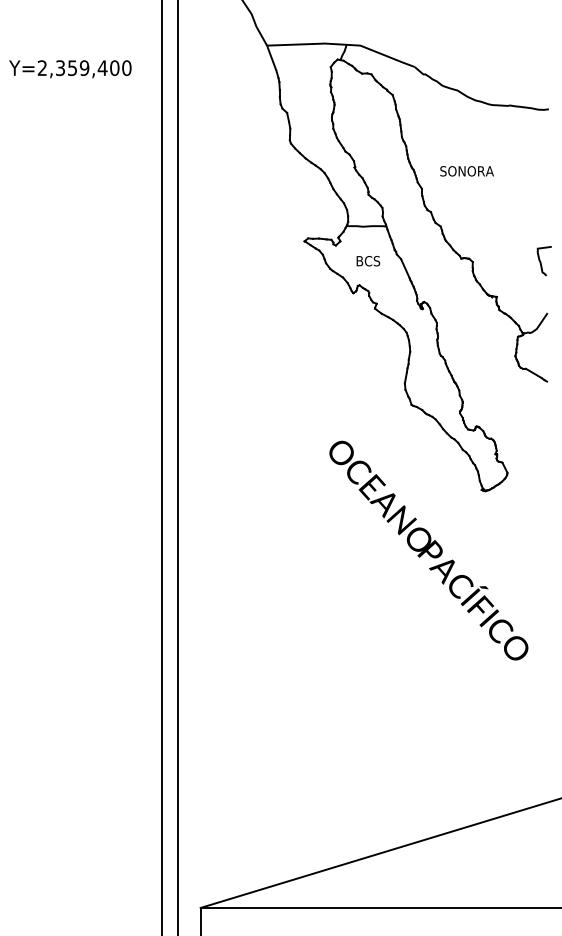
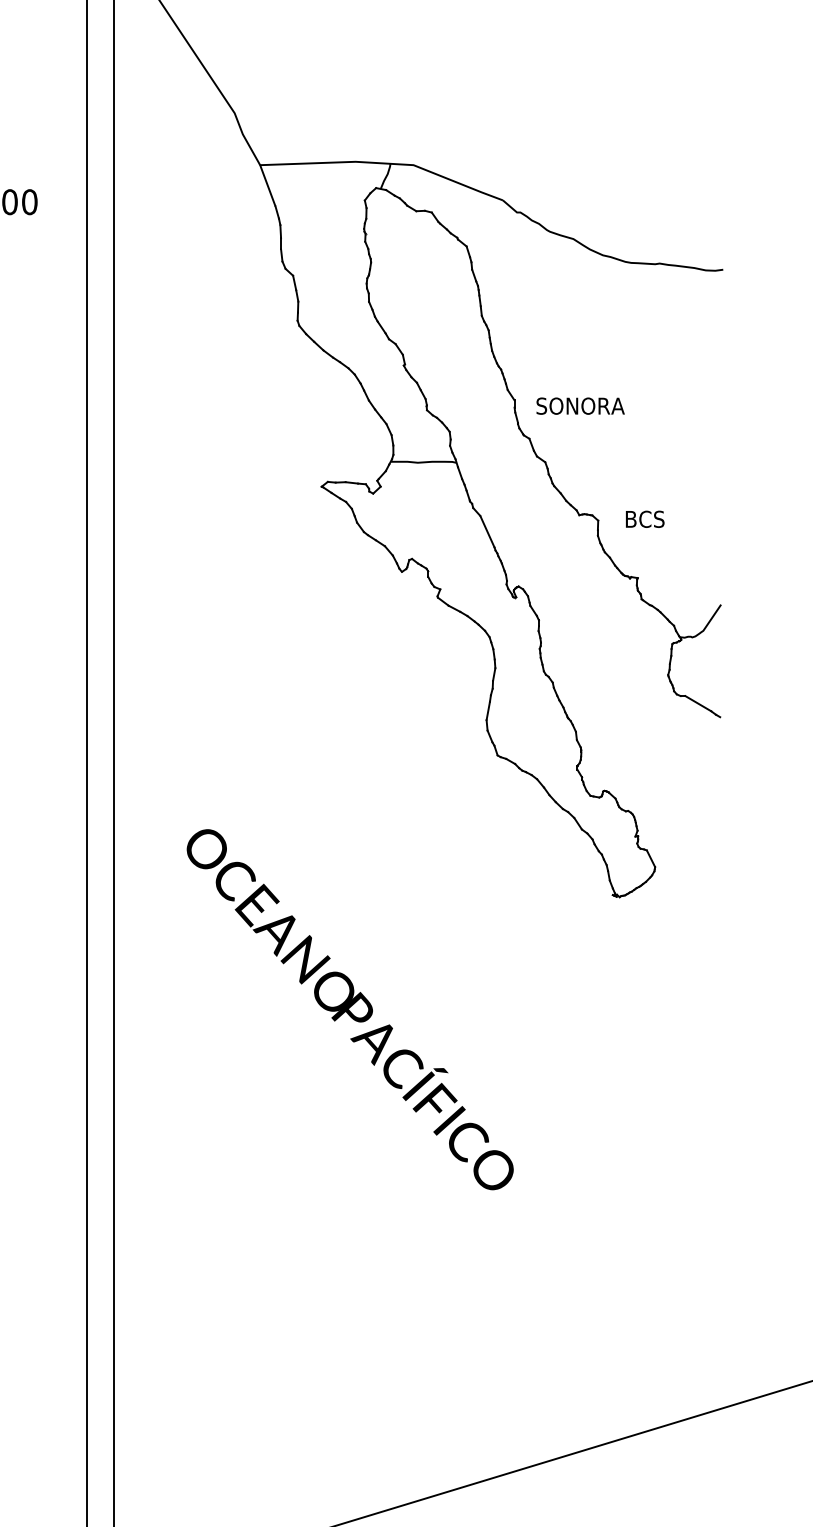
text: (466, 171) -> (579, 406), moved
text: (368, 261) -> (645, 519), moved
curve: (541, 261) -> (711, 519), removed
text: (428, 550) -> (349, 1009), moved

